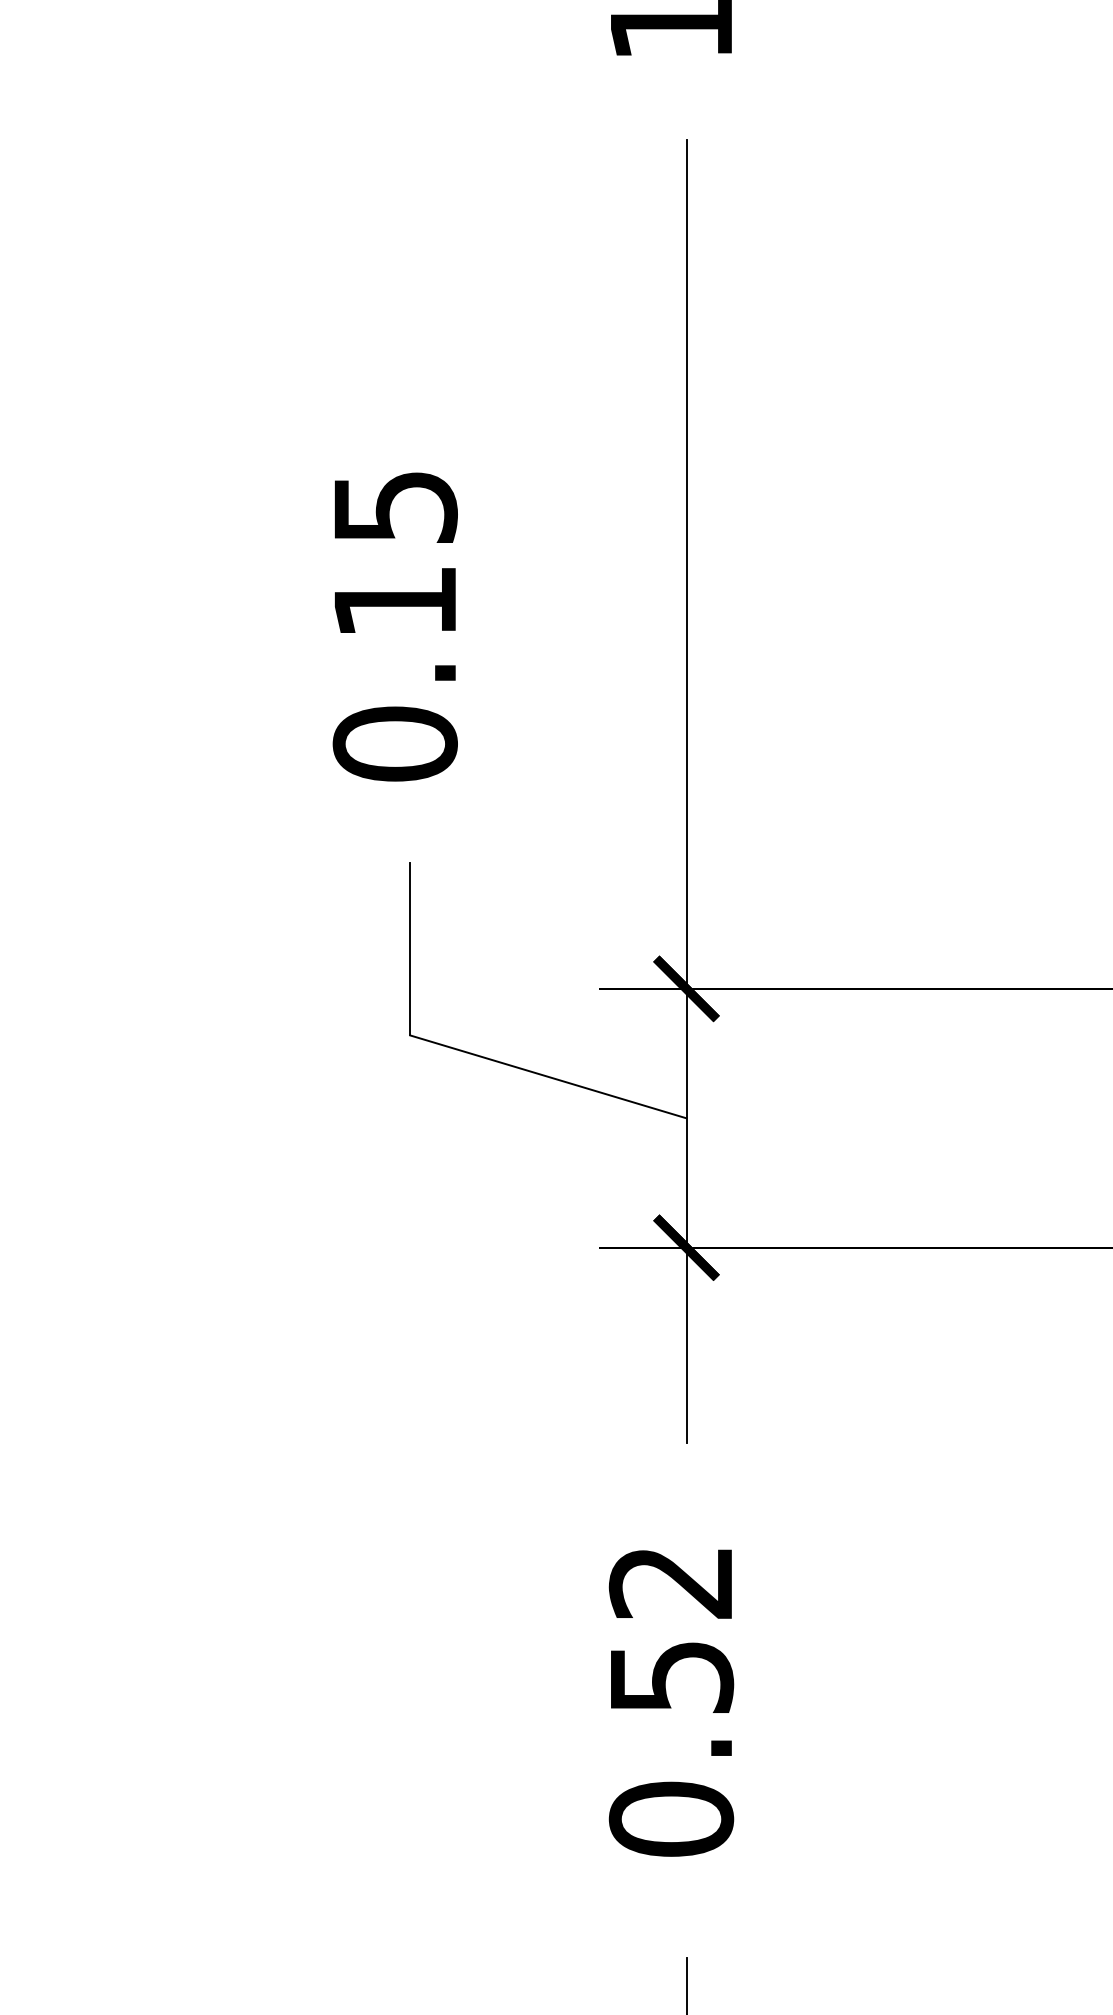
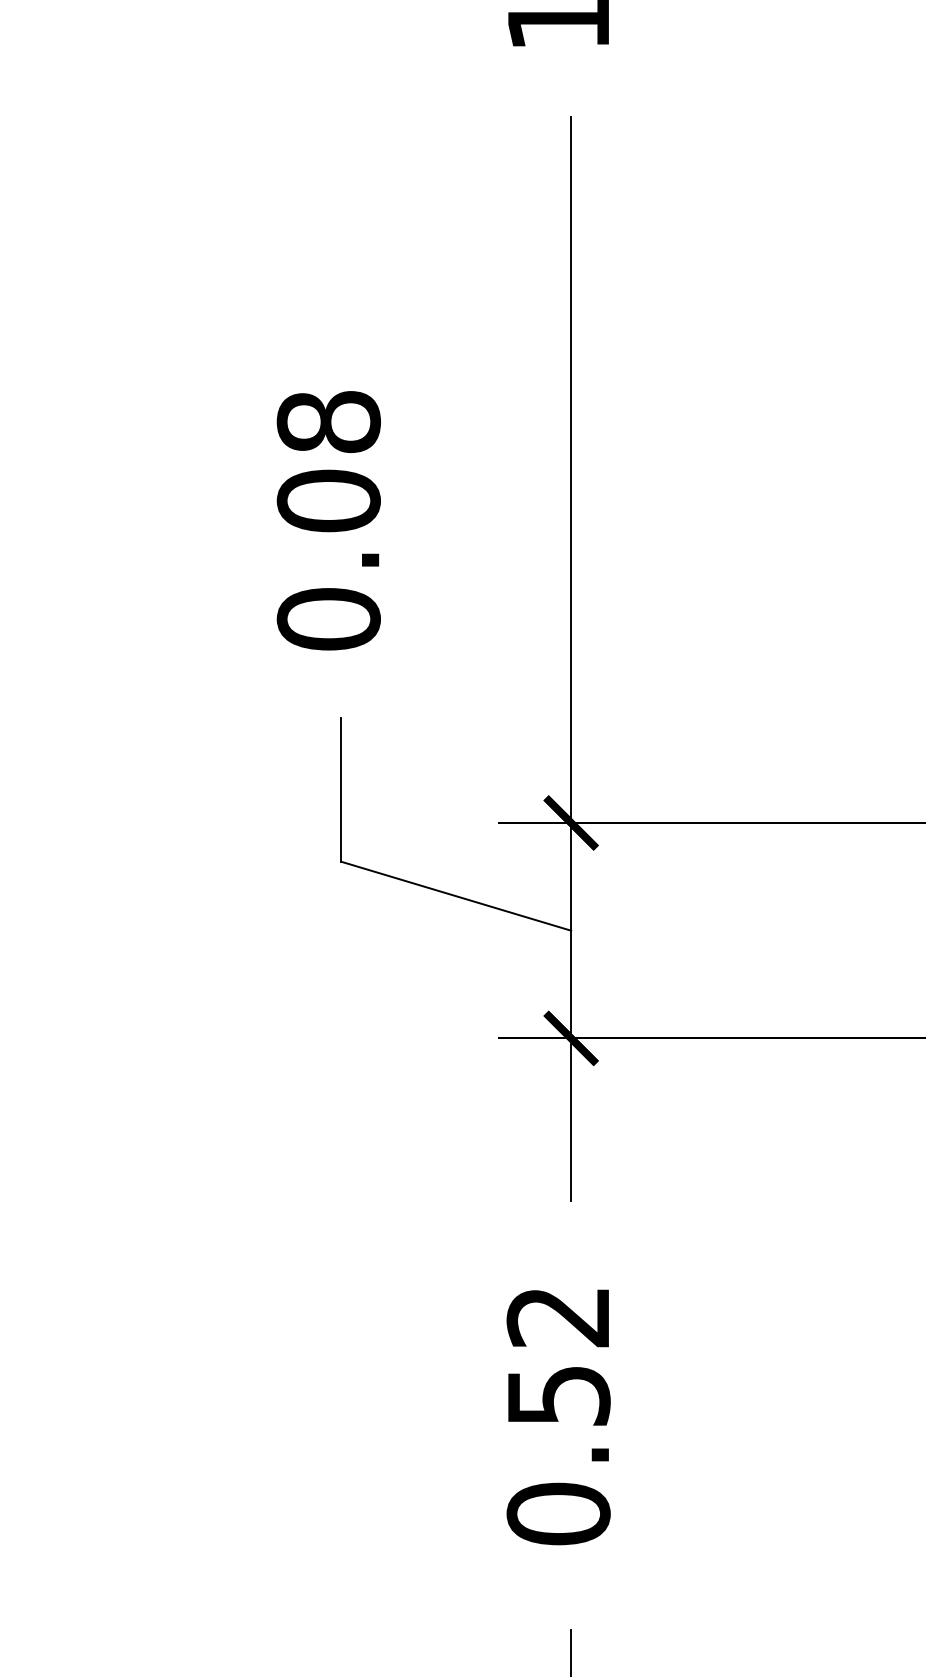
text: (394, 554) -> (328, 461), 0.15 -> 0.08

